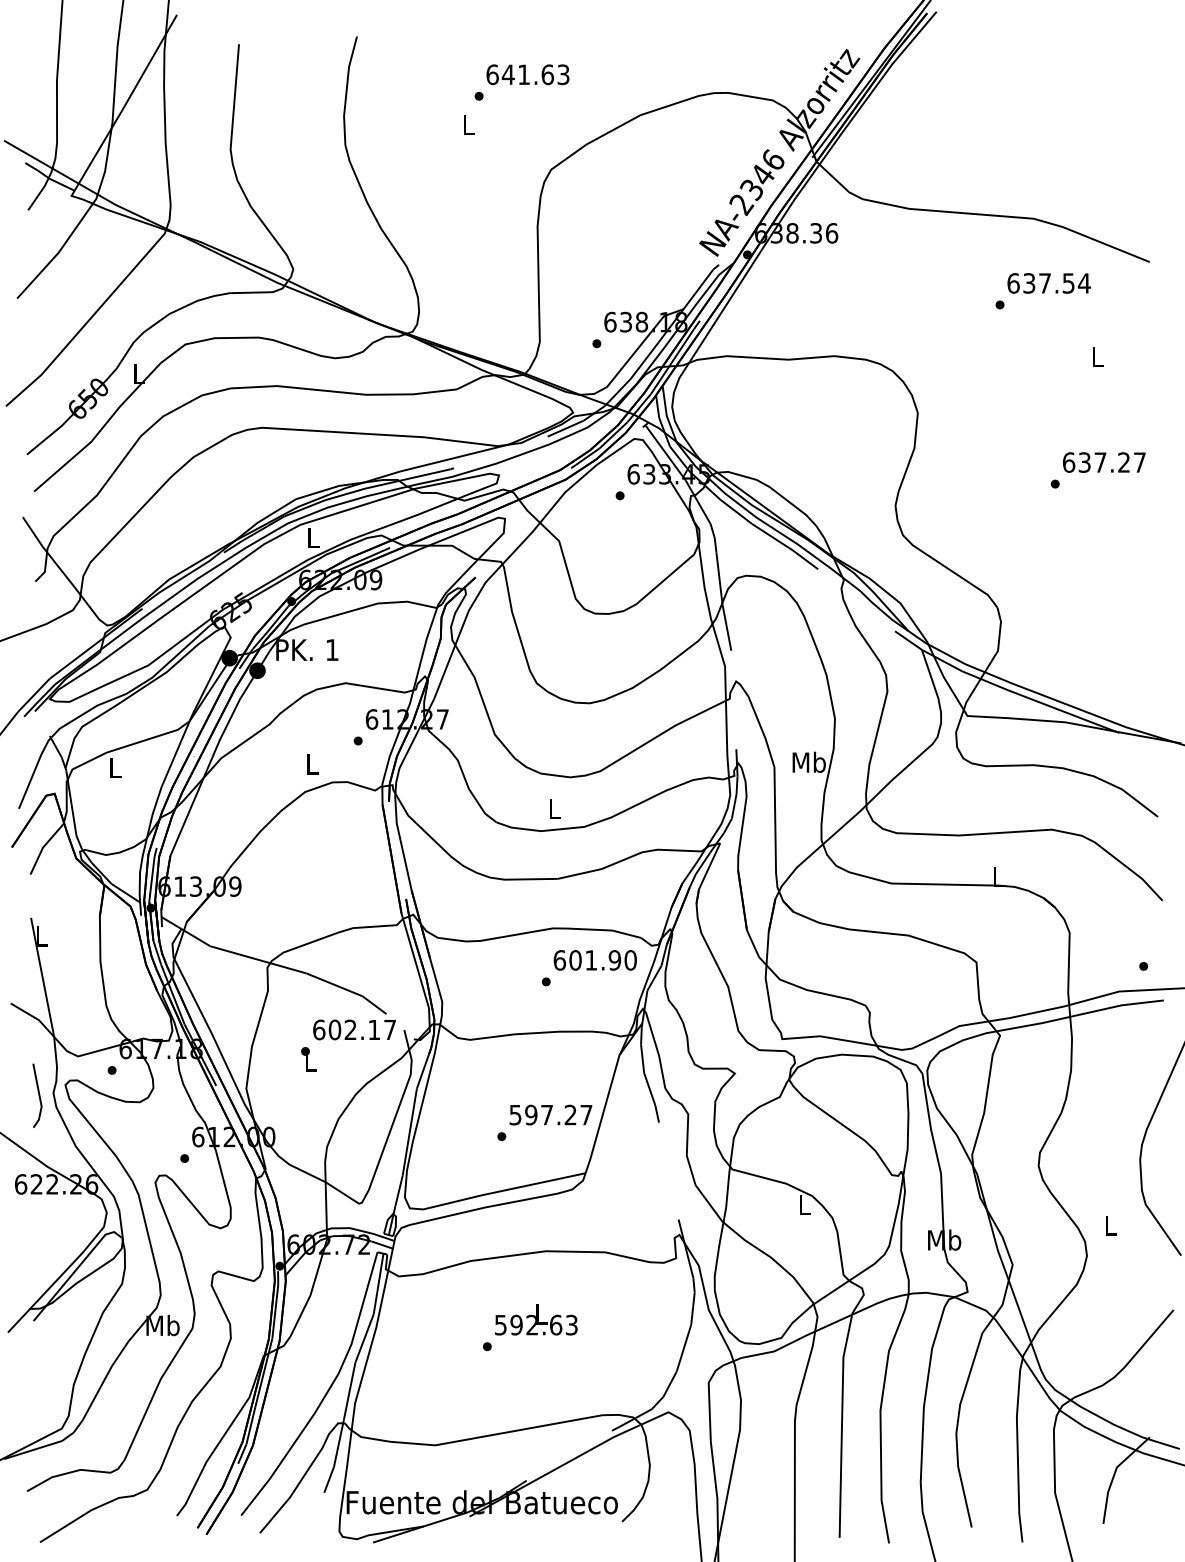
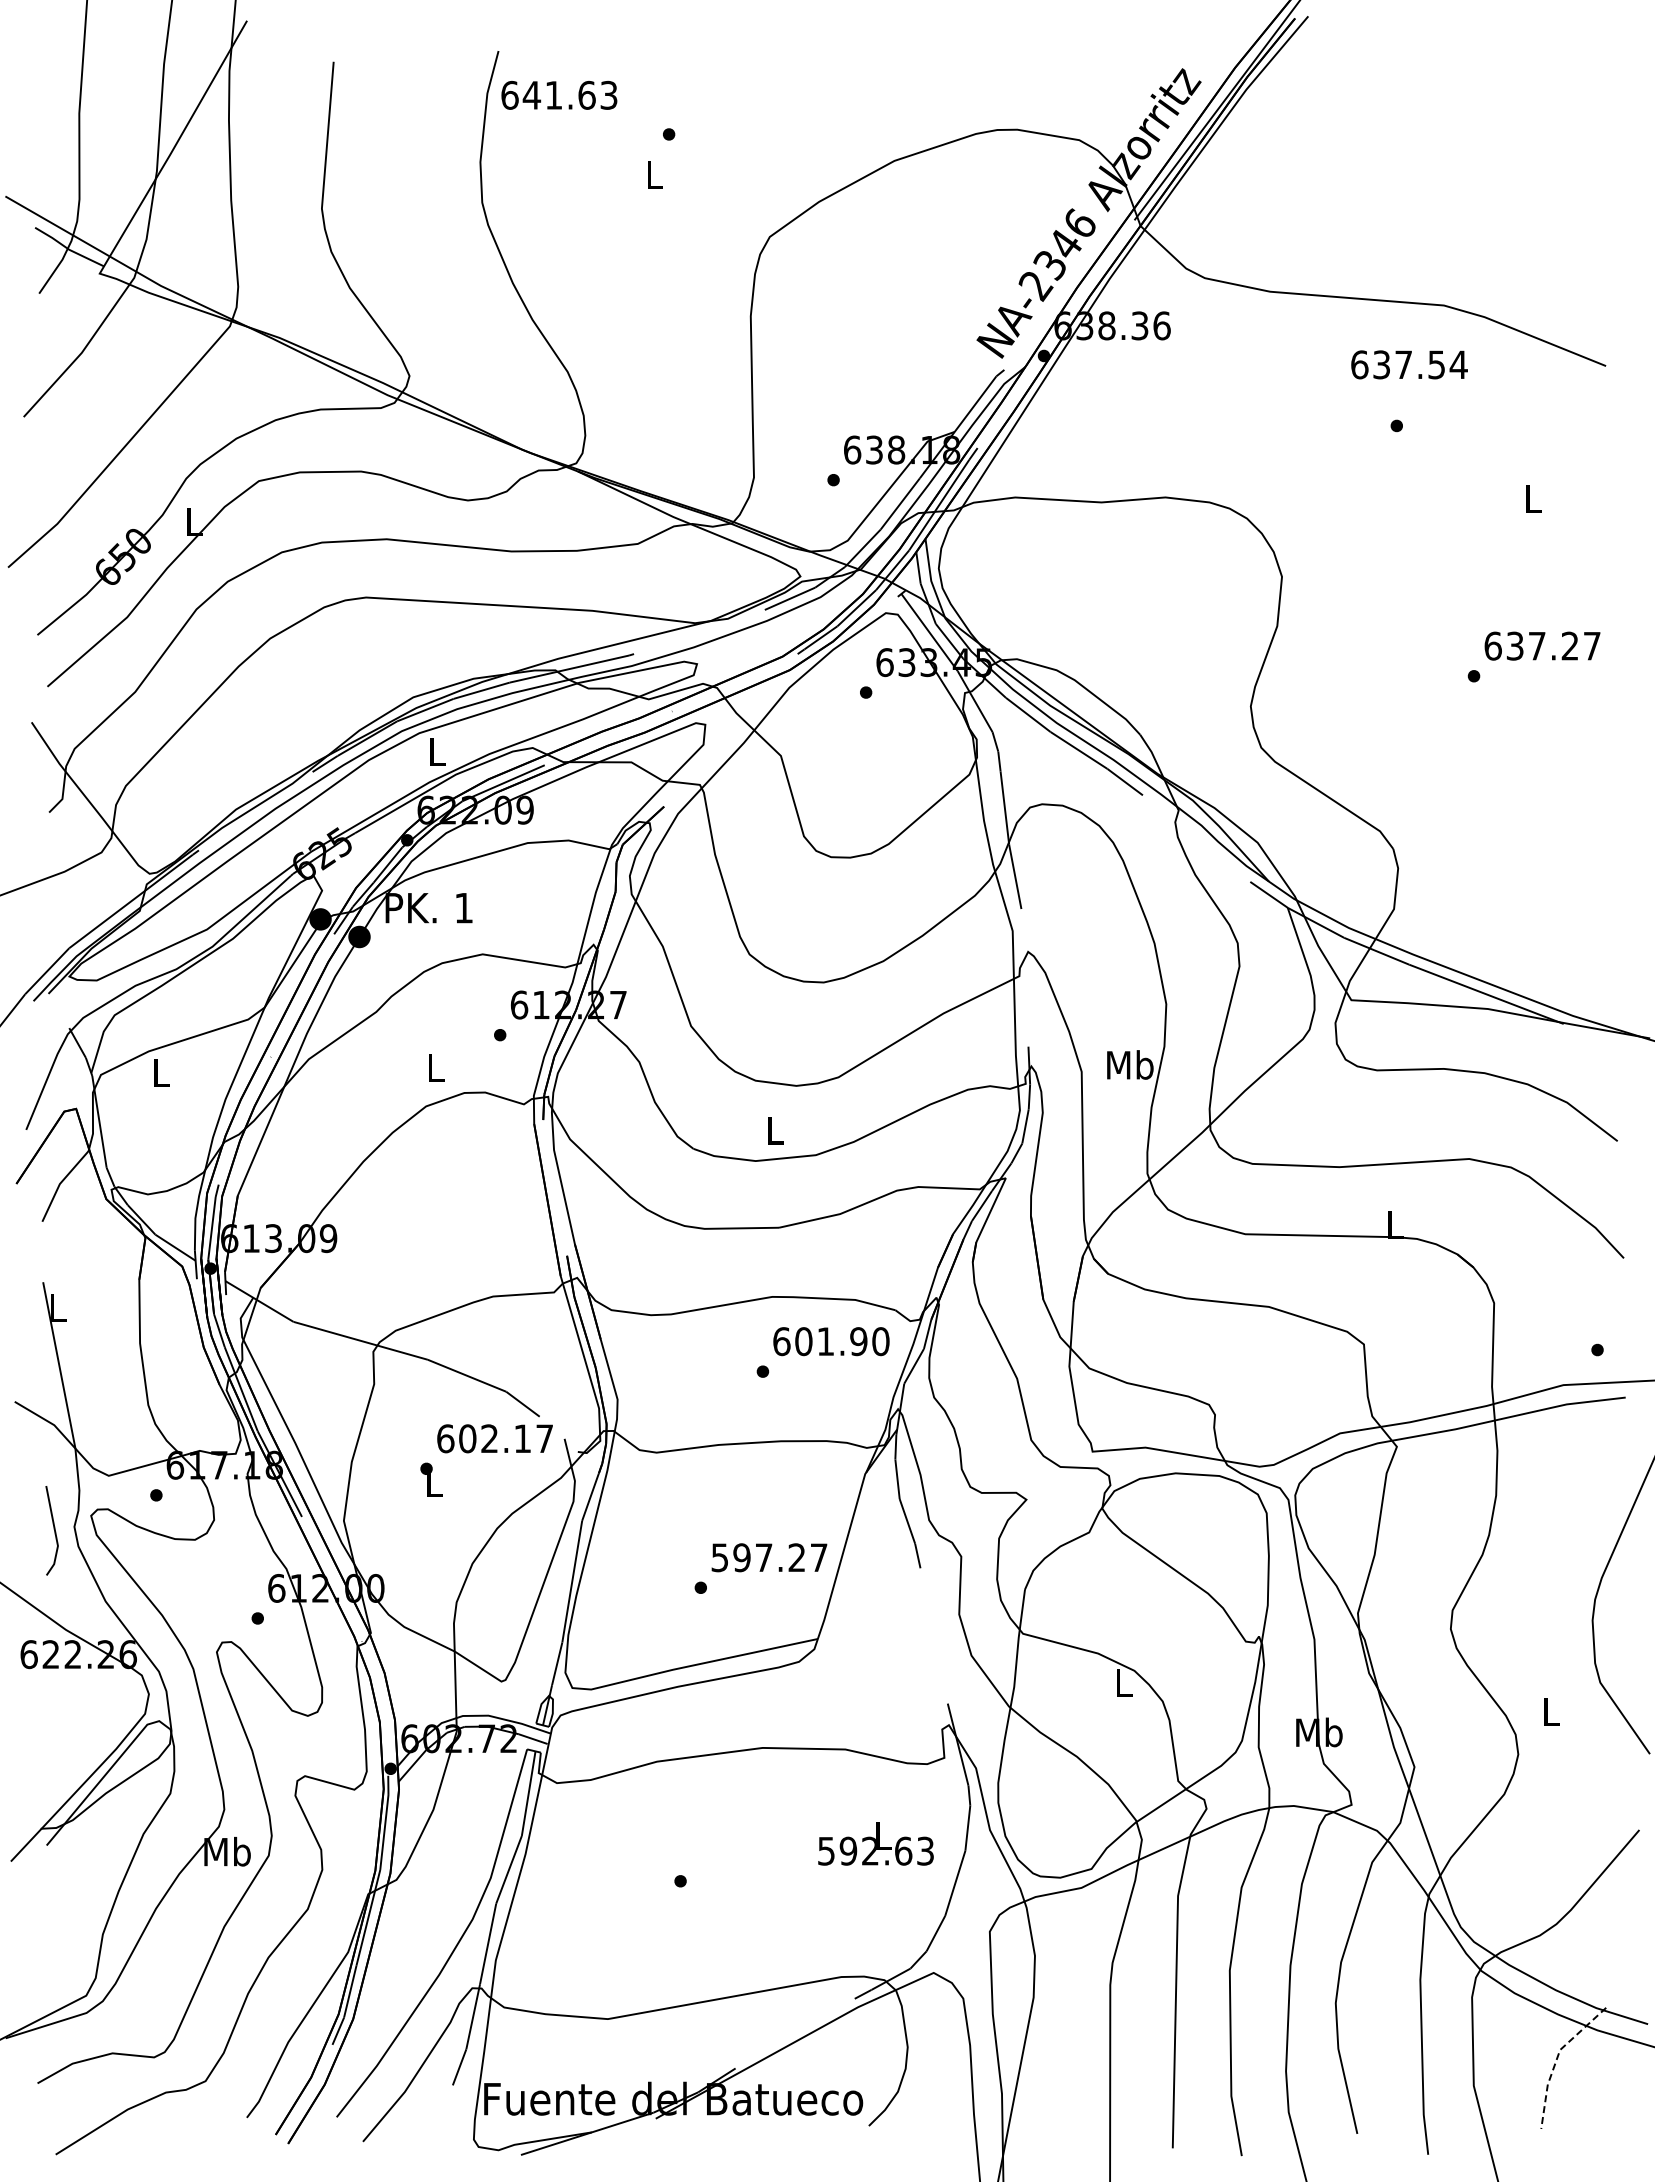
text: (528, 74) -> (559, 94), moved
text: (1049, 283) -> (1409, 364), moved
text: (535, 1319) -> (875, 1843), moved
line: (1114, 1474) -> (1556, 2059), solid -> dashed

